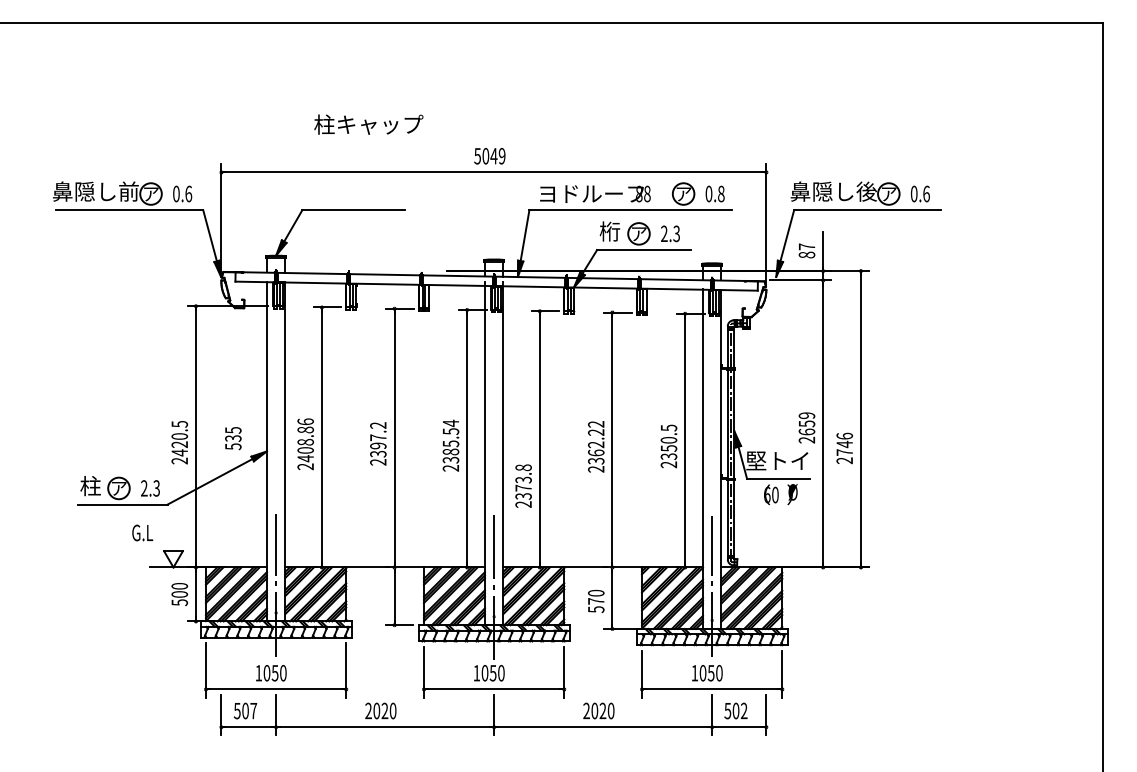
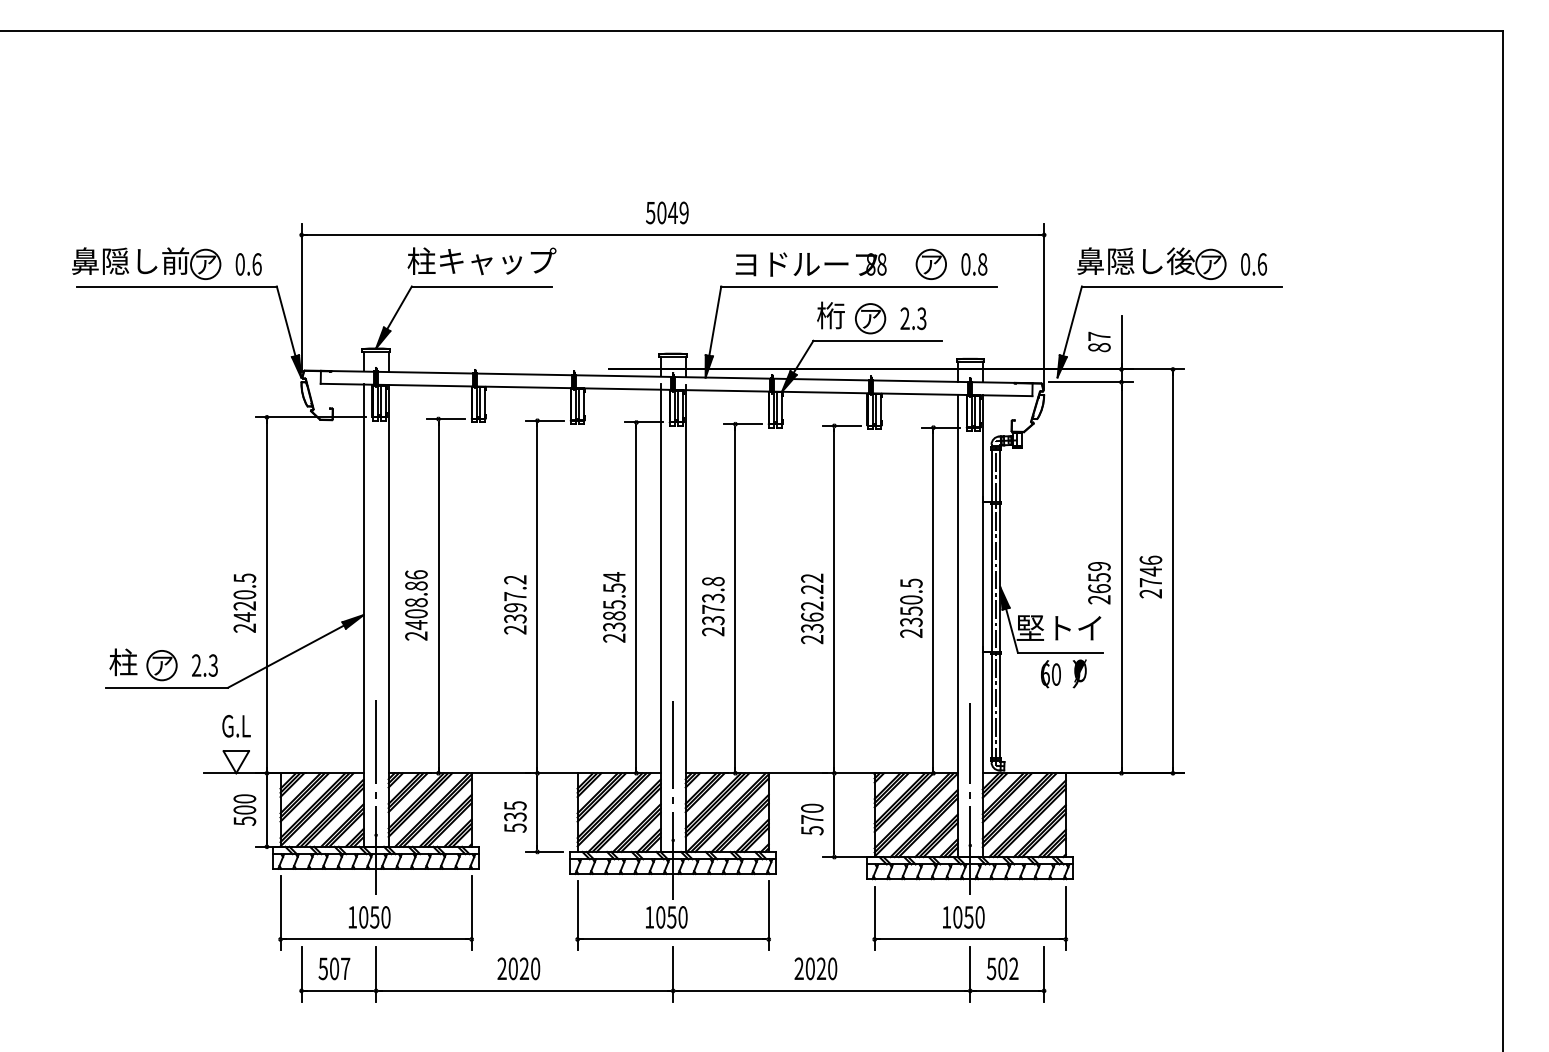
text: (368, 124) -> (481, 260), moved
text: (233, 438) -> (515, 816), moved
text: (844, 448) -> (1150, 577), moved
text: (523, 485) -> (713, 605), moved
text: (142, 532) -> (236, 725), moved

